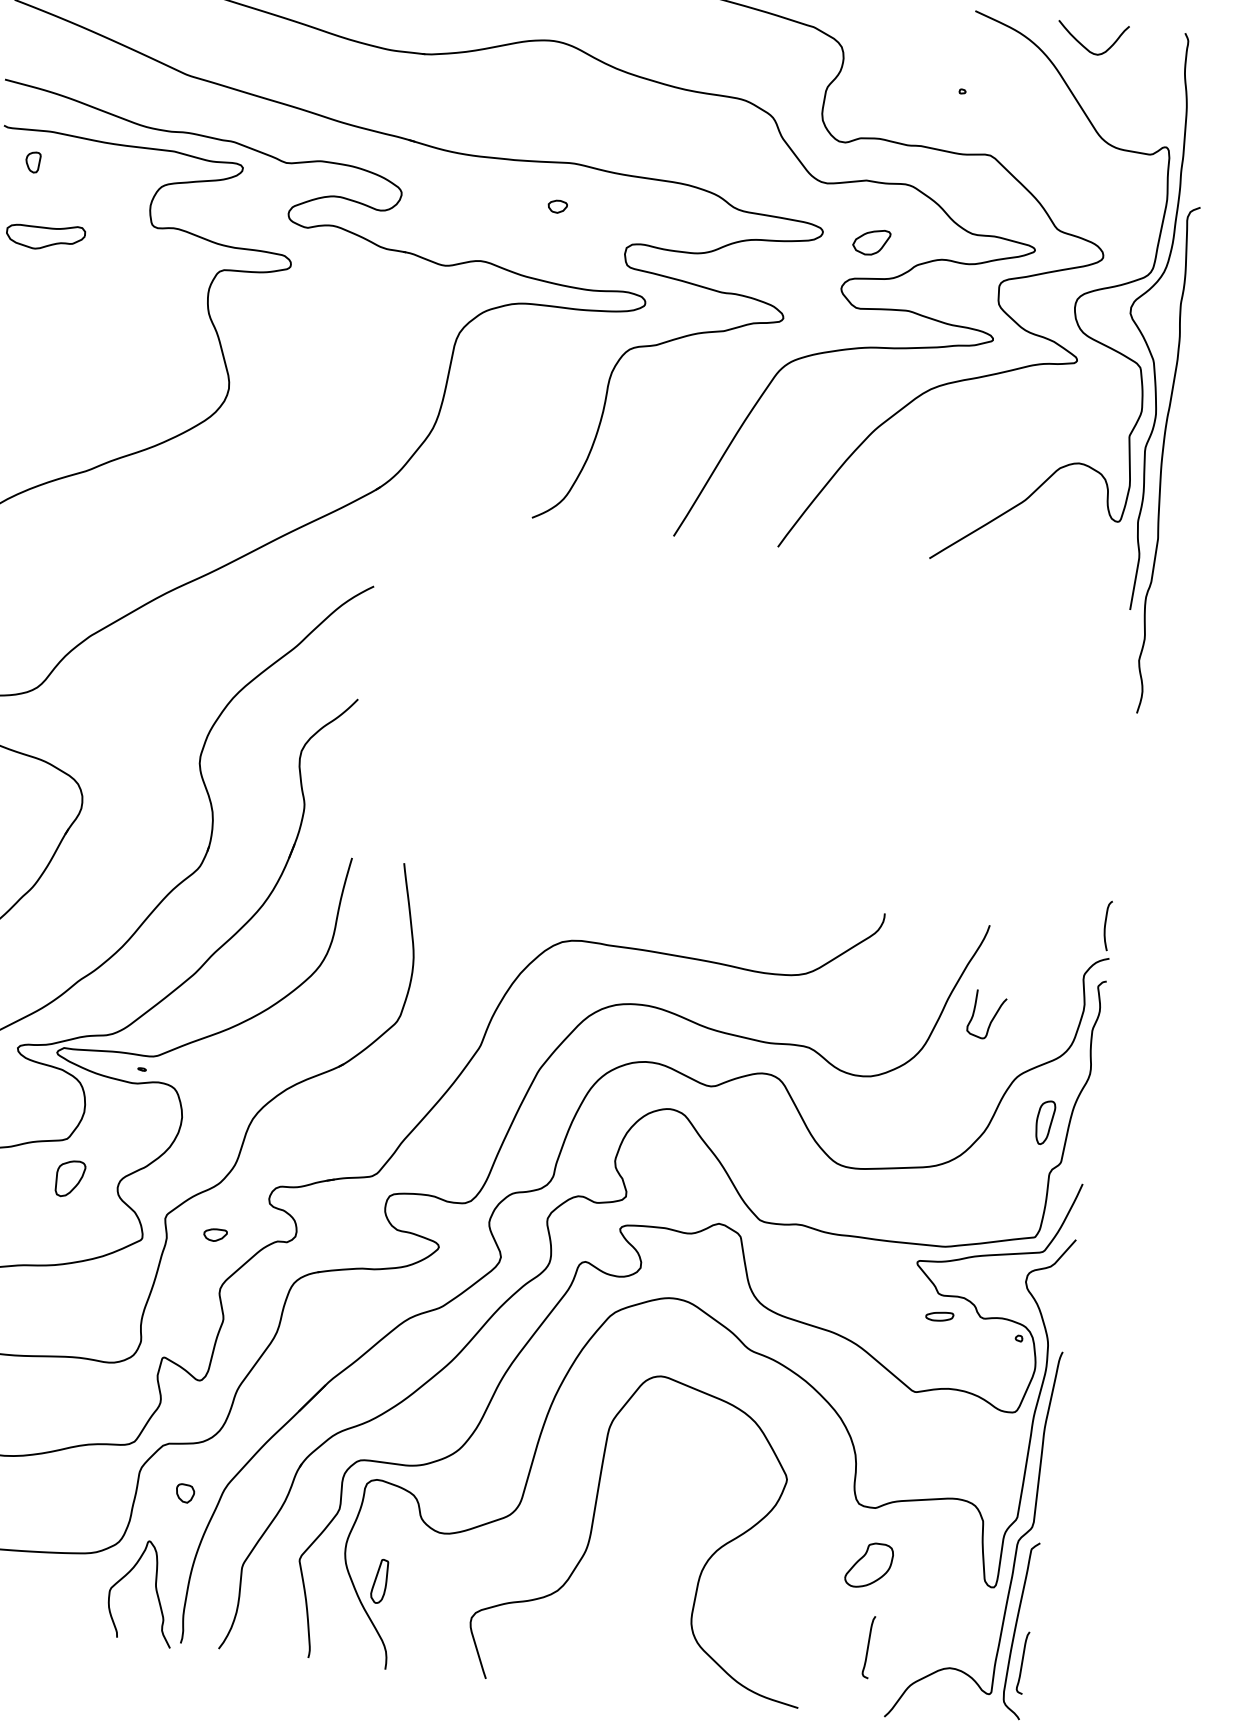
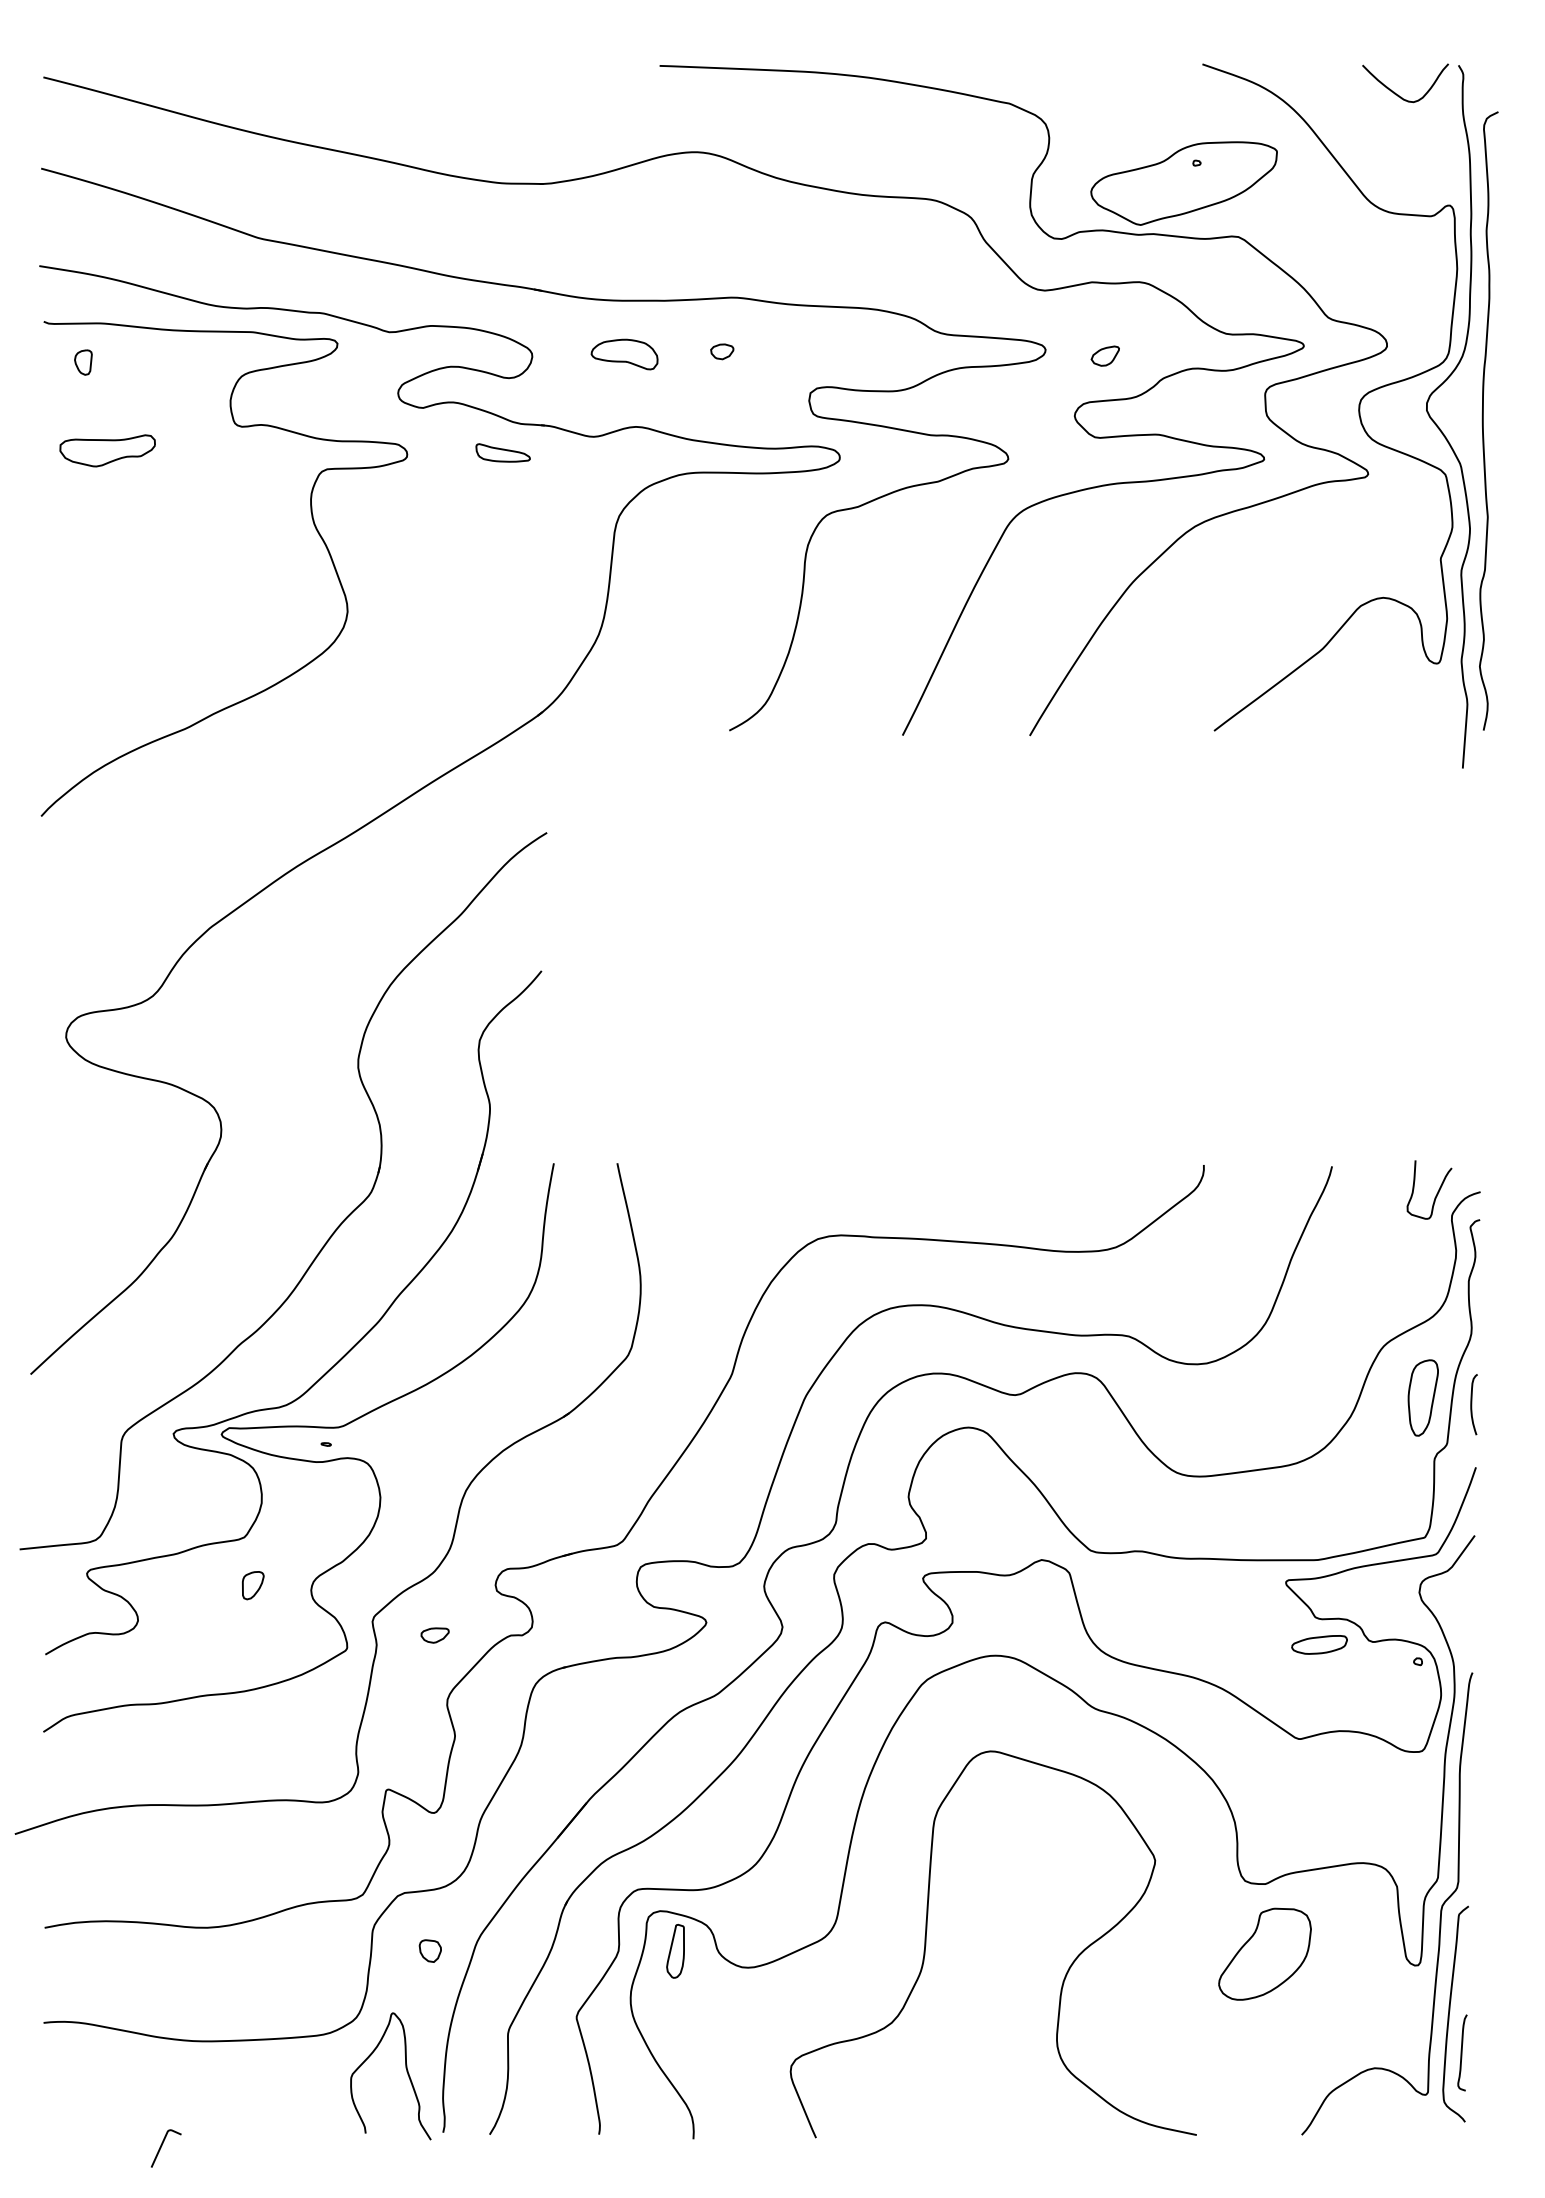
curve: (1085, 47) -> (1398, 94), moved
part: (949, 107) -> (1183, 183), added
part: (477, 200) -> (624, 354), added
part: (870, 241) -> (1104, 355), size x0.62
part: (369, 270) -> (502, 452), added
curve: (1162, 459) -> (1483, 420), moved
curve: (1106, 925) -> (1472, 1404), moved
curve: (992, 1018) -> (1436, 1193), moved
part: (1044, 1122) -> (1422, 1397), size x1.43
part: (70, 1179) -> (253, 1585), size x0.62
part: (939, 1316) -> (1319, 1644), size x1.67
part: (868, 1564) -> (1264, 1953), size x1.67
part: (379, 1581) -> (675, 1951), moved
curve: (868, 1646) -> (1274, 2052), removed

